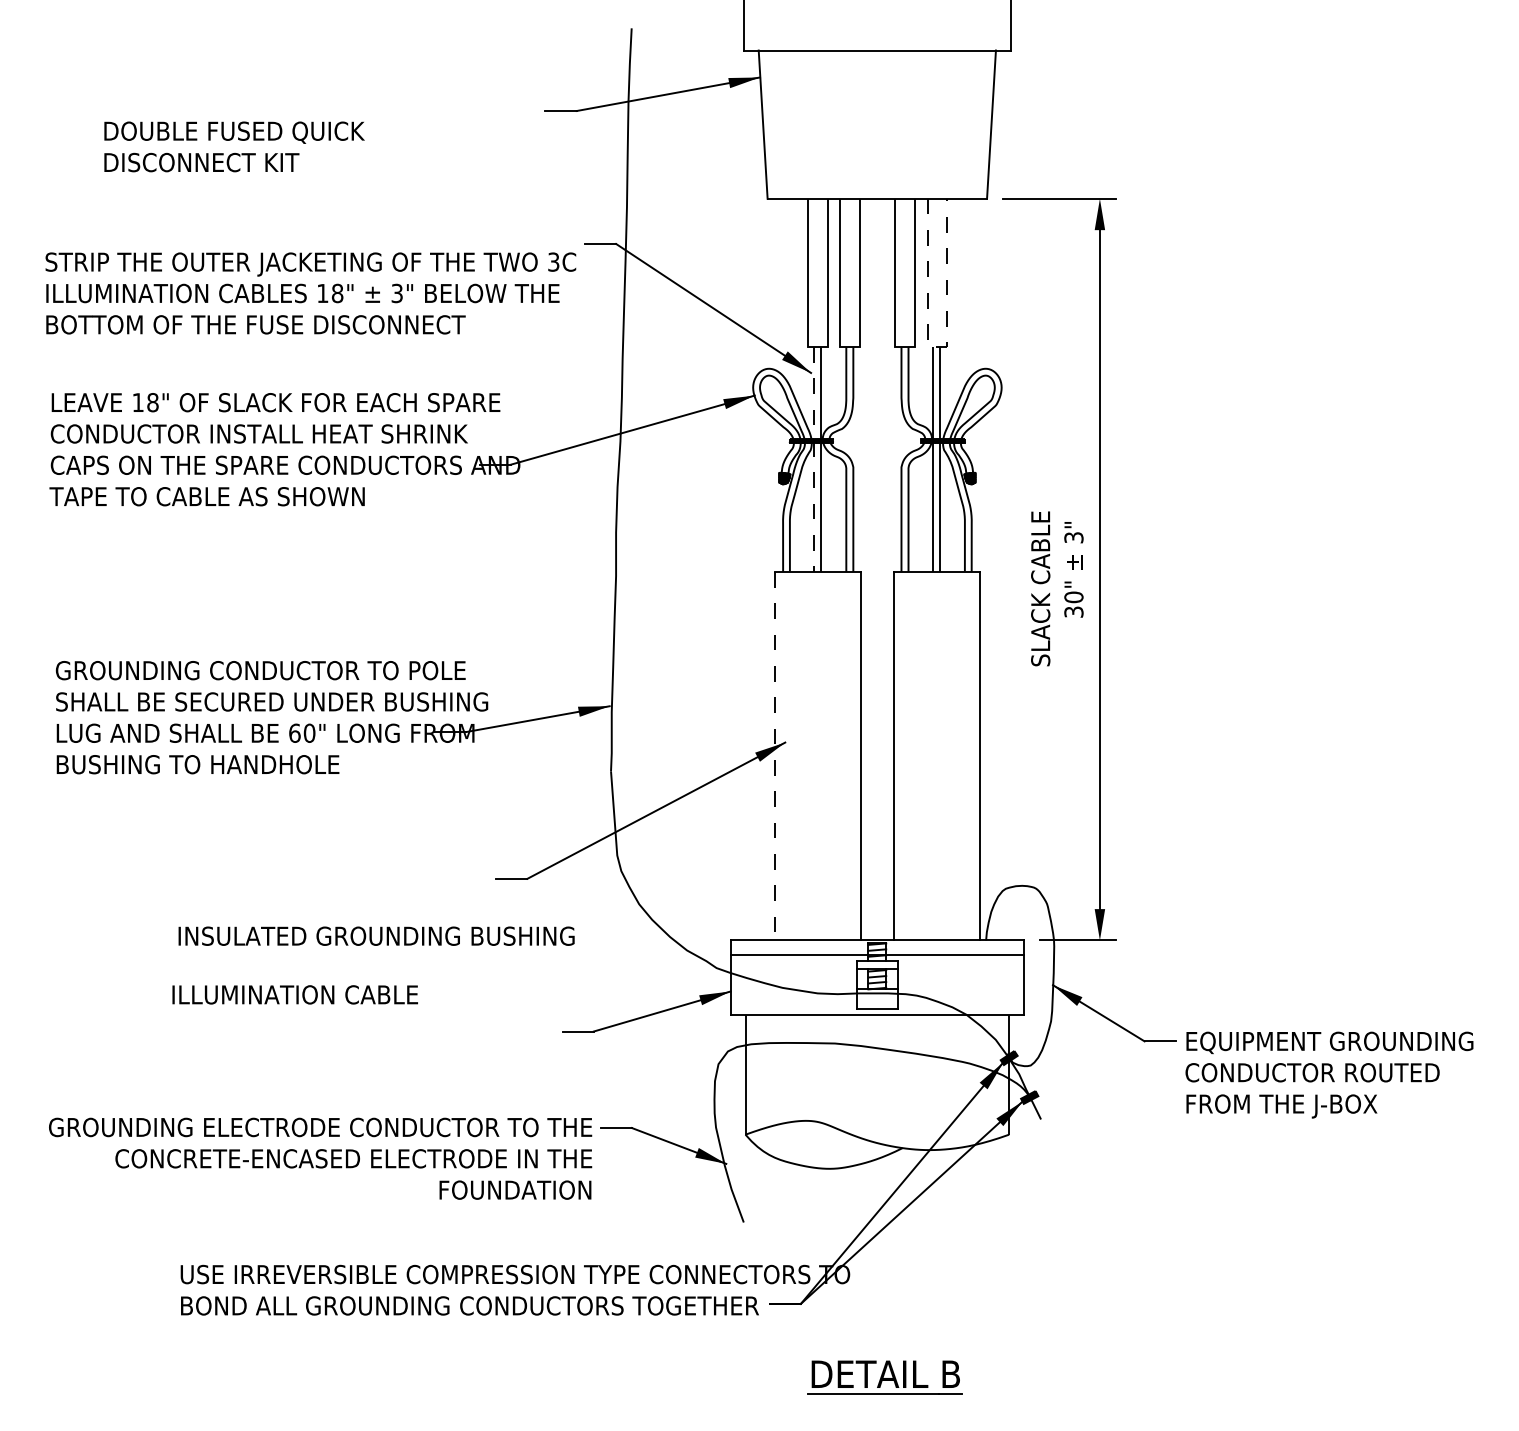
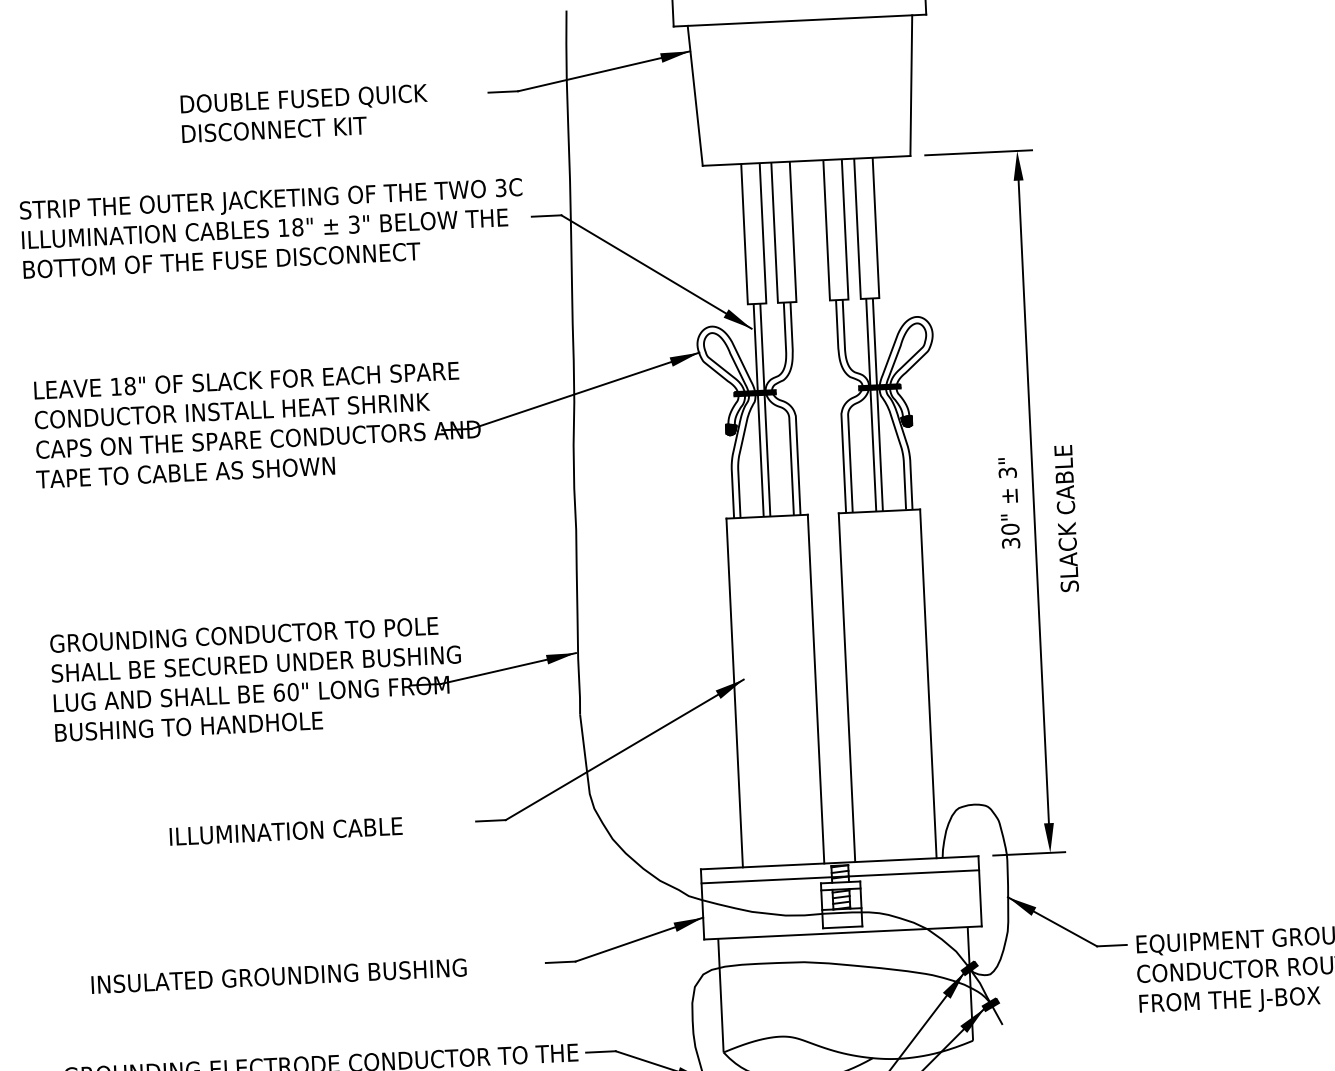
text: (234, 146) -> (304, 113), moved
text: (310, 293) -> (272, 228), moved
line: (937, 347) -> (870, 298), dashed -> solid
line: (814, 460) -> (758, 411), dashed -> solid
text: (1040, 588) -> (1066, 518), moved
line: (775, 756) -> (735, 693), dashed -> solid
text: (376, 935) -> (278, 975), moved
text: (294, 994) -> (285, 831), moved

